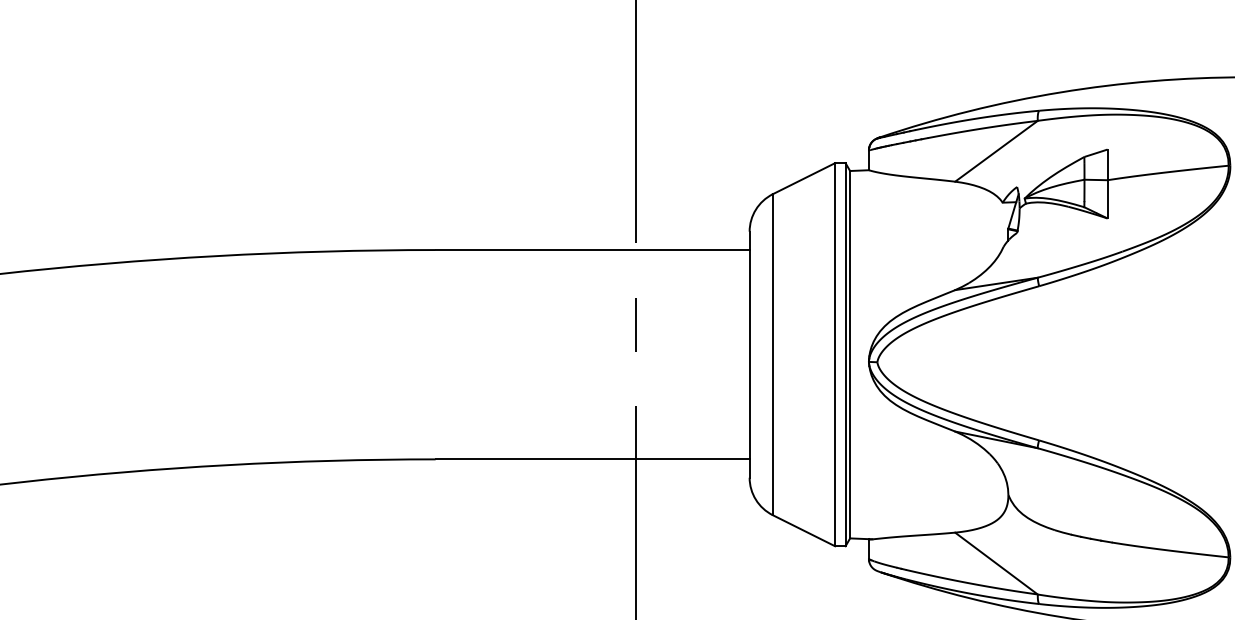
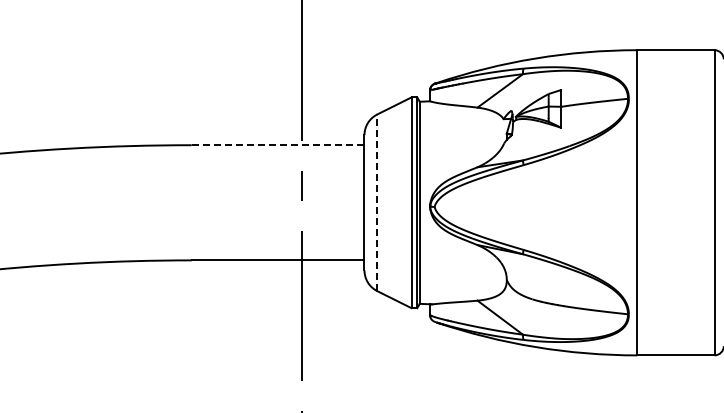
line: (591, 250) -> (277, 145), solid -> dashed
line: (773, 354) -> (377, 202), solid -> dashed

